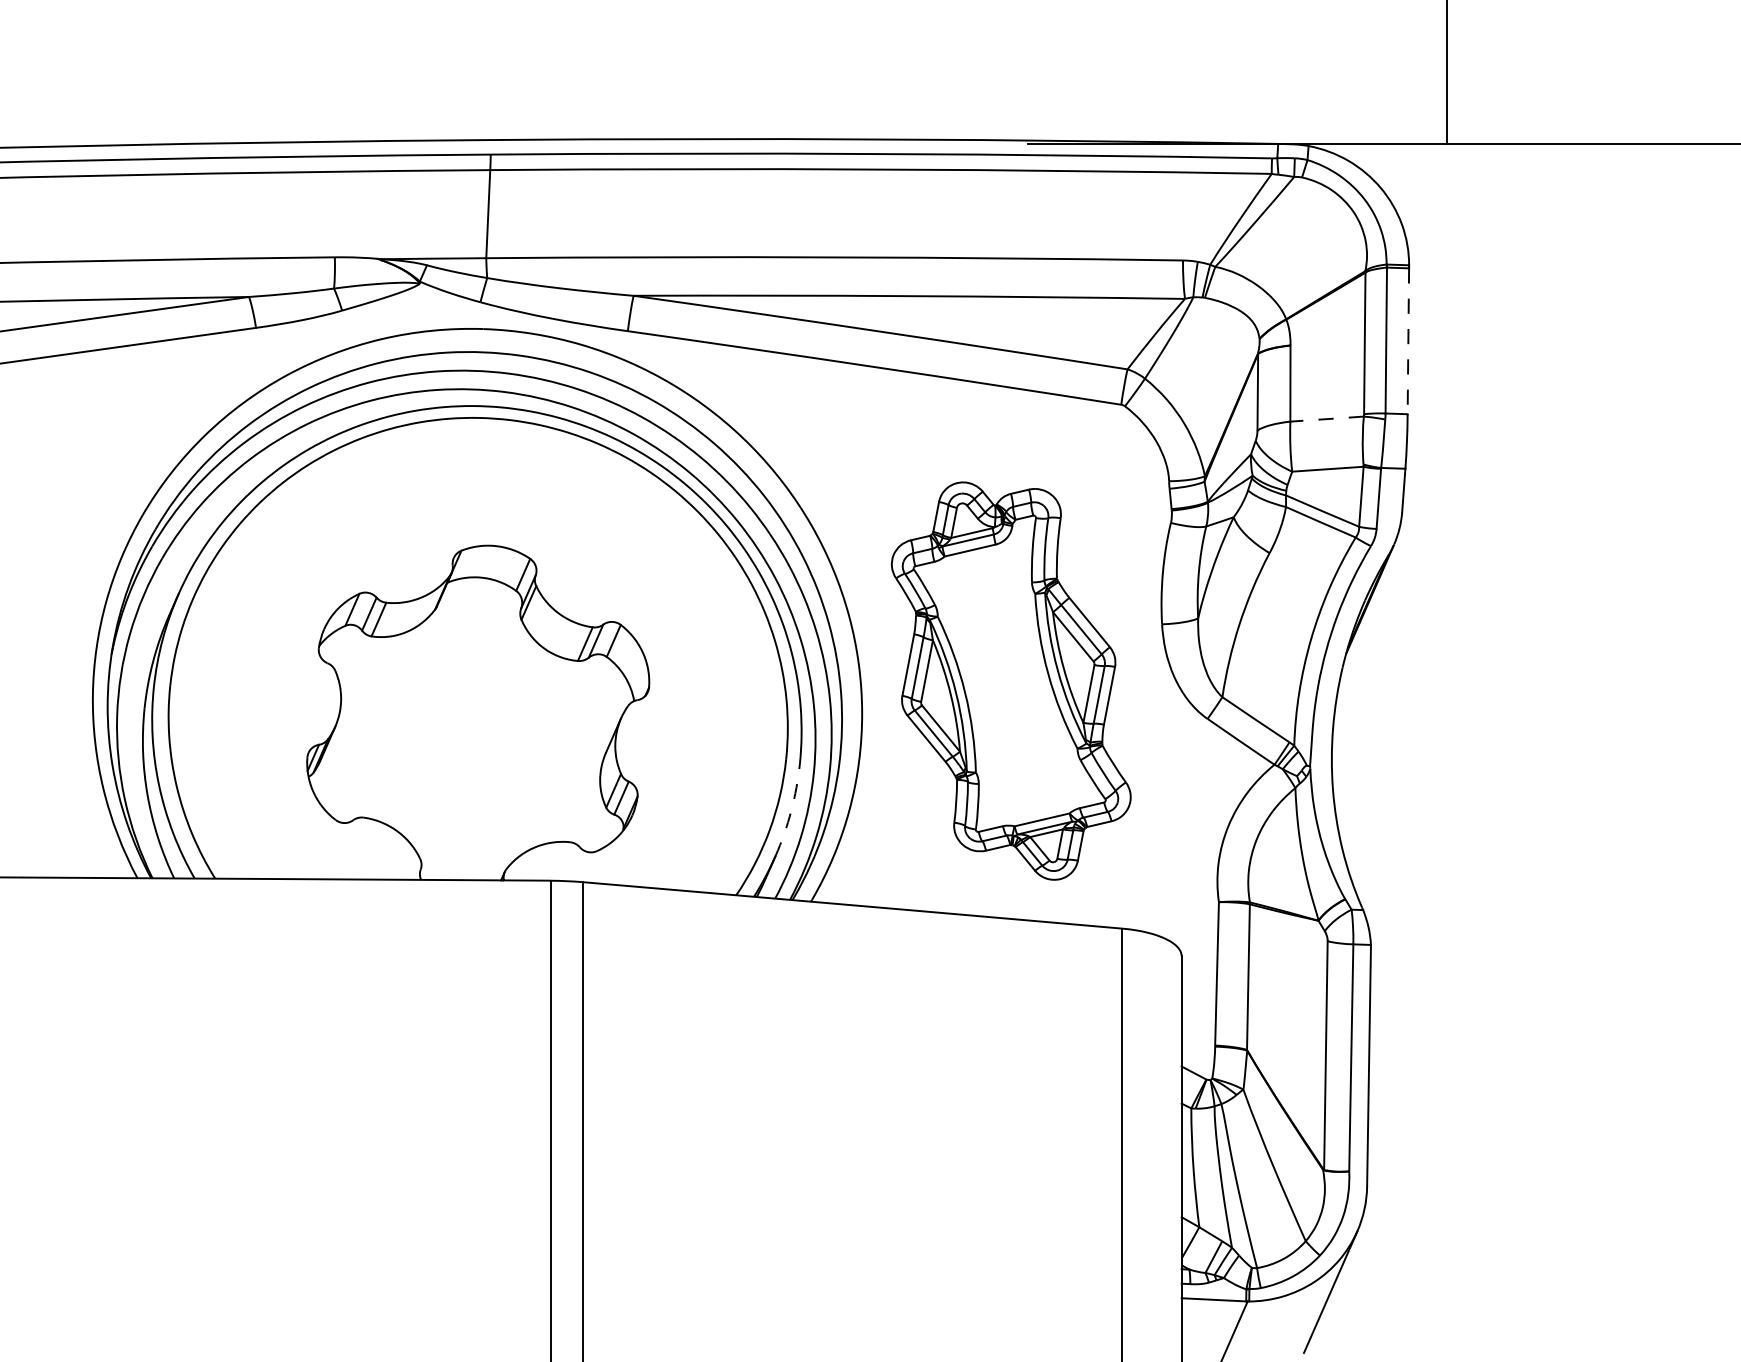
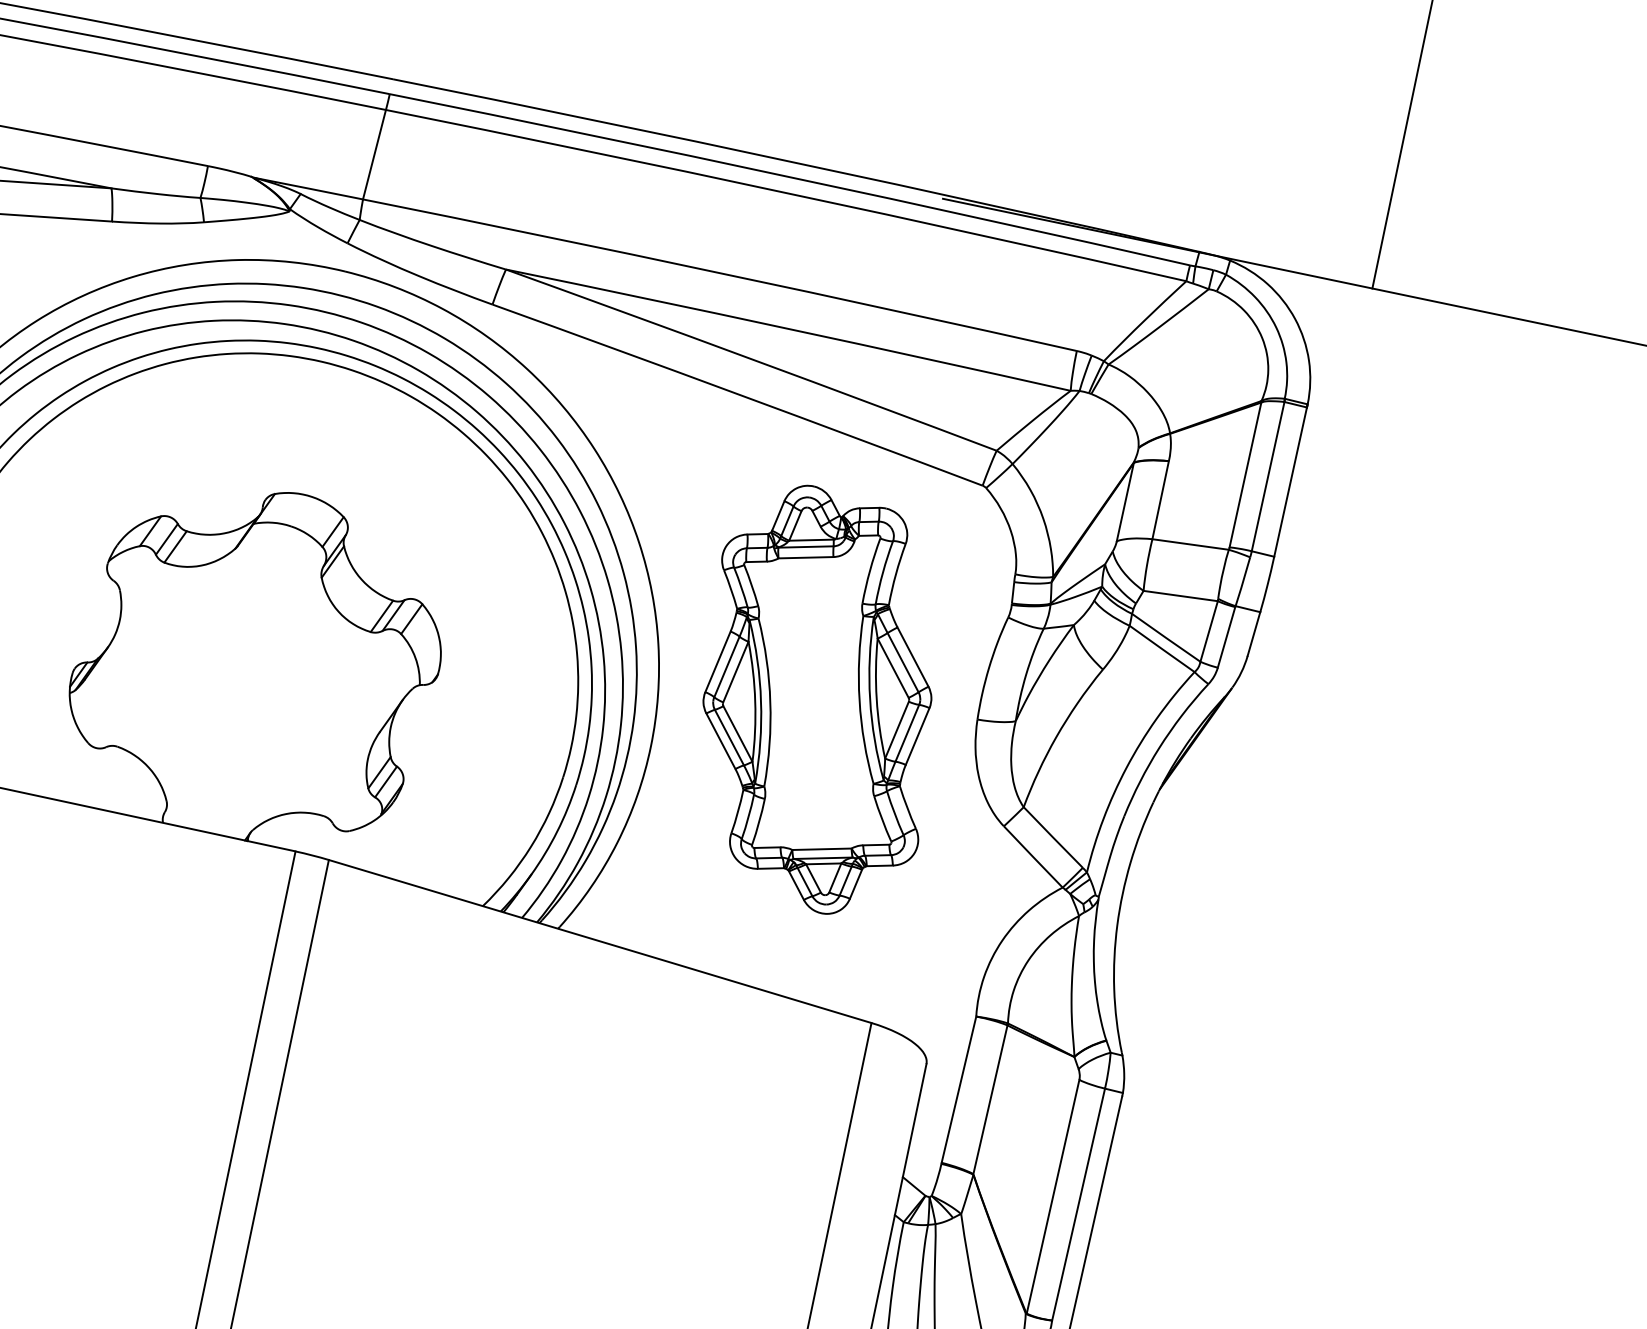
line: (1408, 341) -> (1290, 482), dashed -> solid
line: (1327, 419) -> (1190, 544), dashed -> solid
part: (1010, 680) -> (819, 699), moved
arc: (791, 811) -> (557, 832), dashed -> solid

